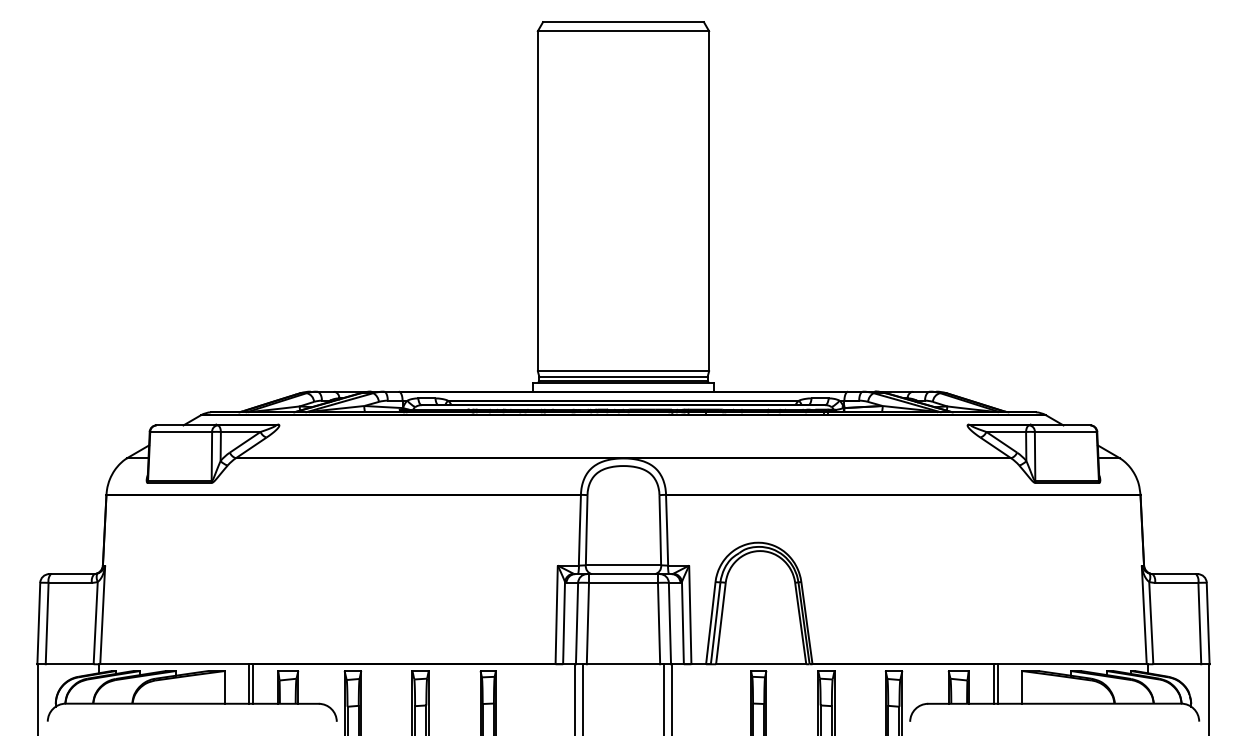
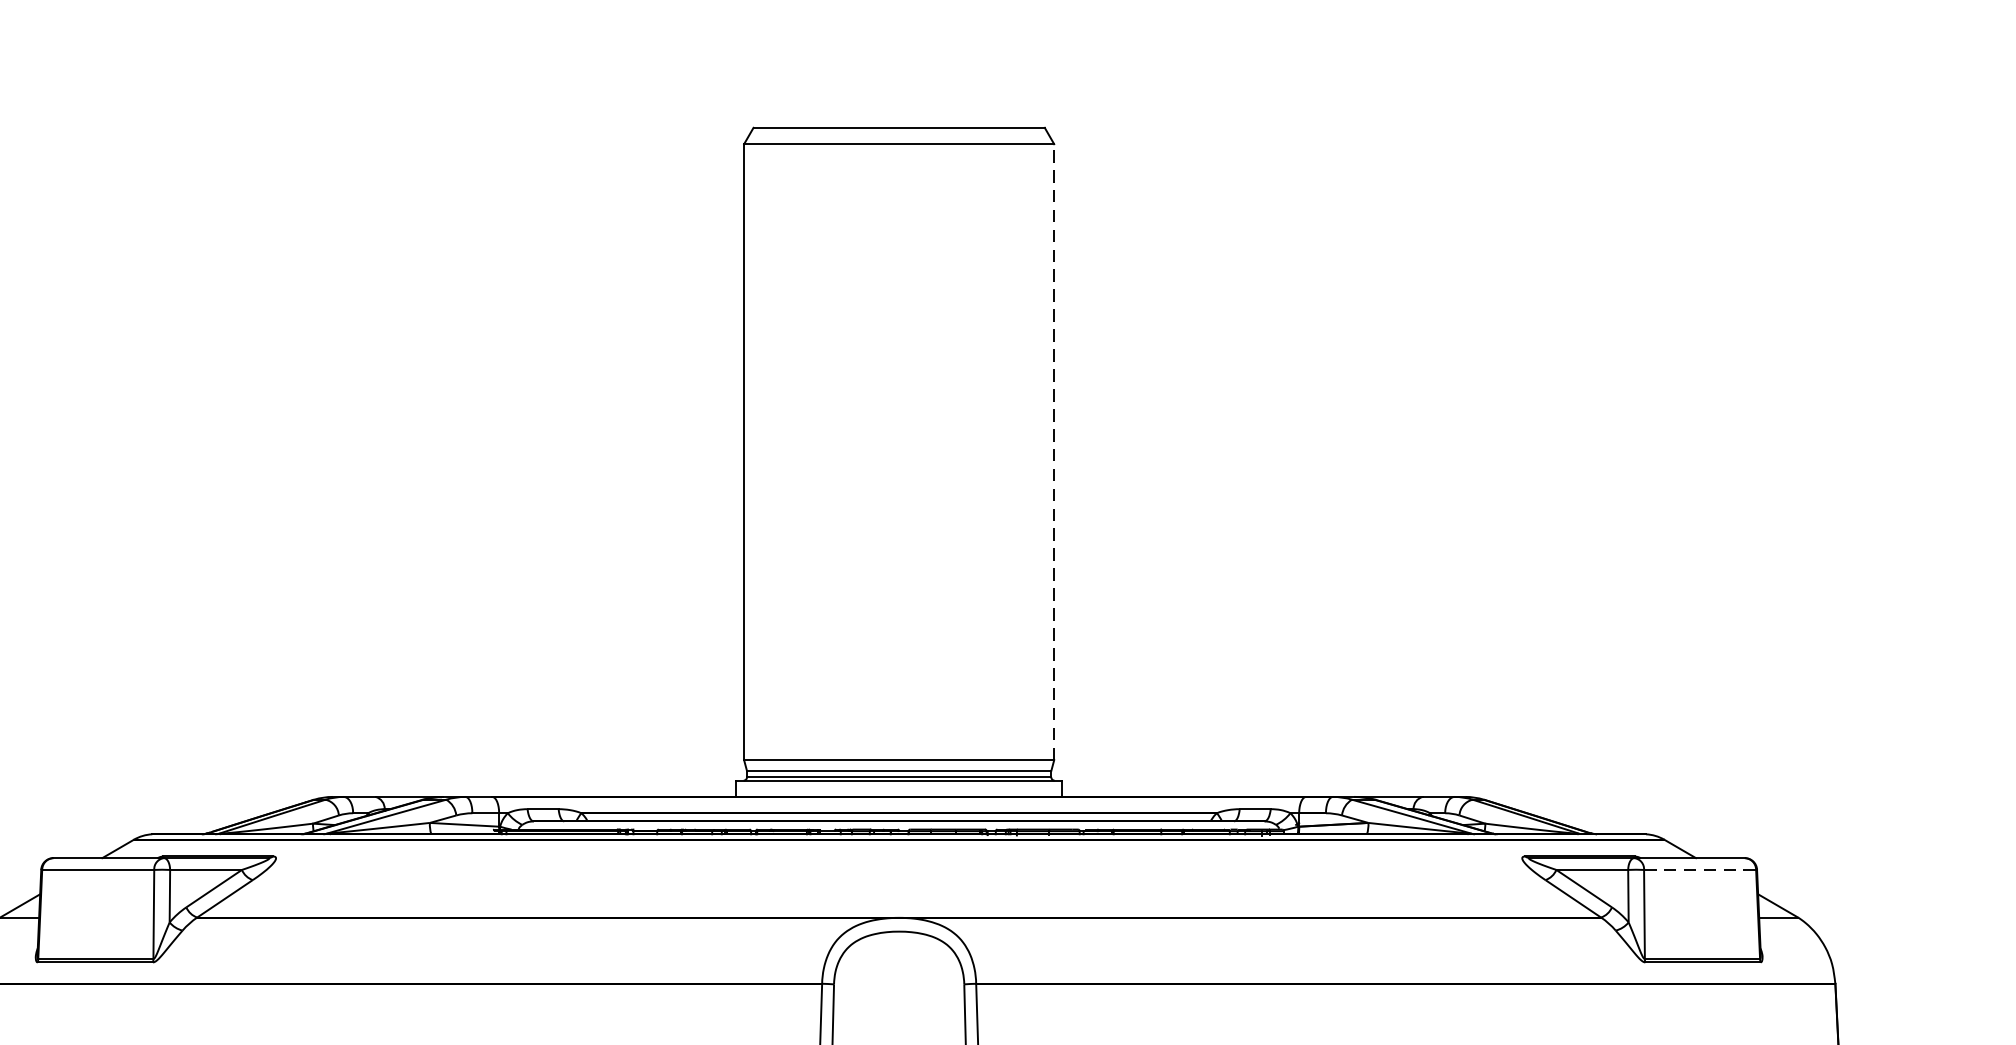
line: (709, 200) -> (1054, 450), solid -> dashed
line: (1065, 431) -> (1699, 869), solid -> dashed

